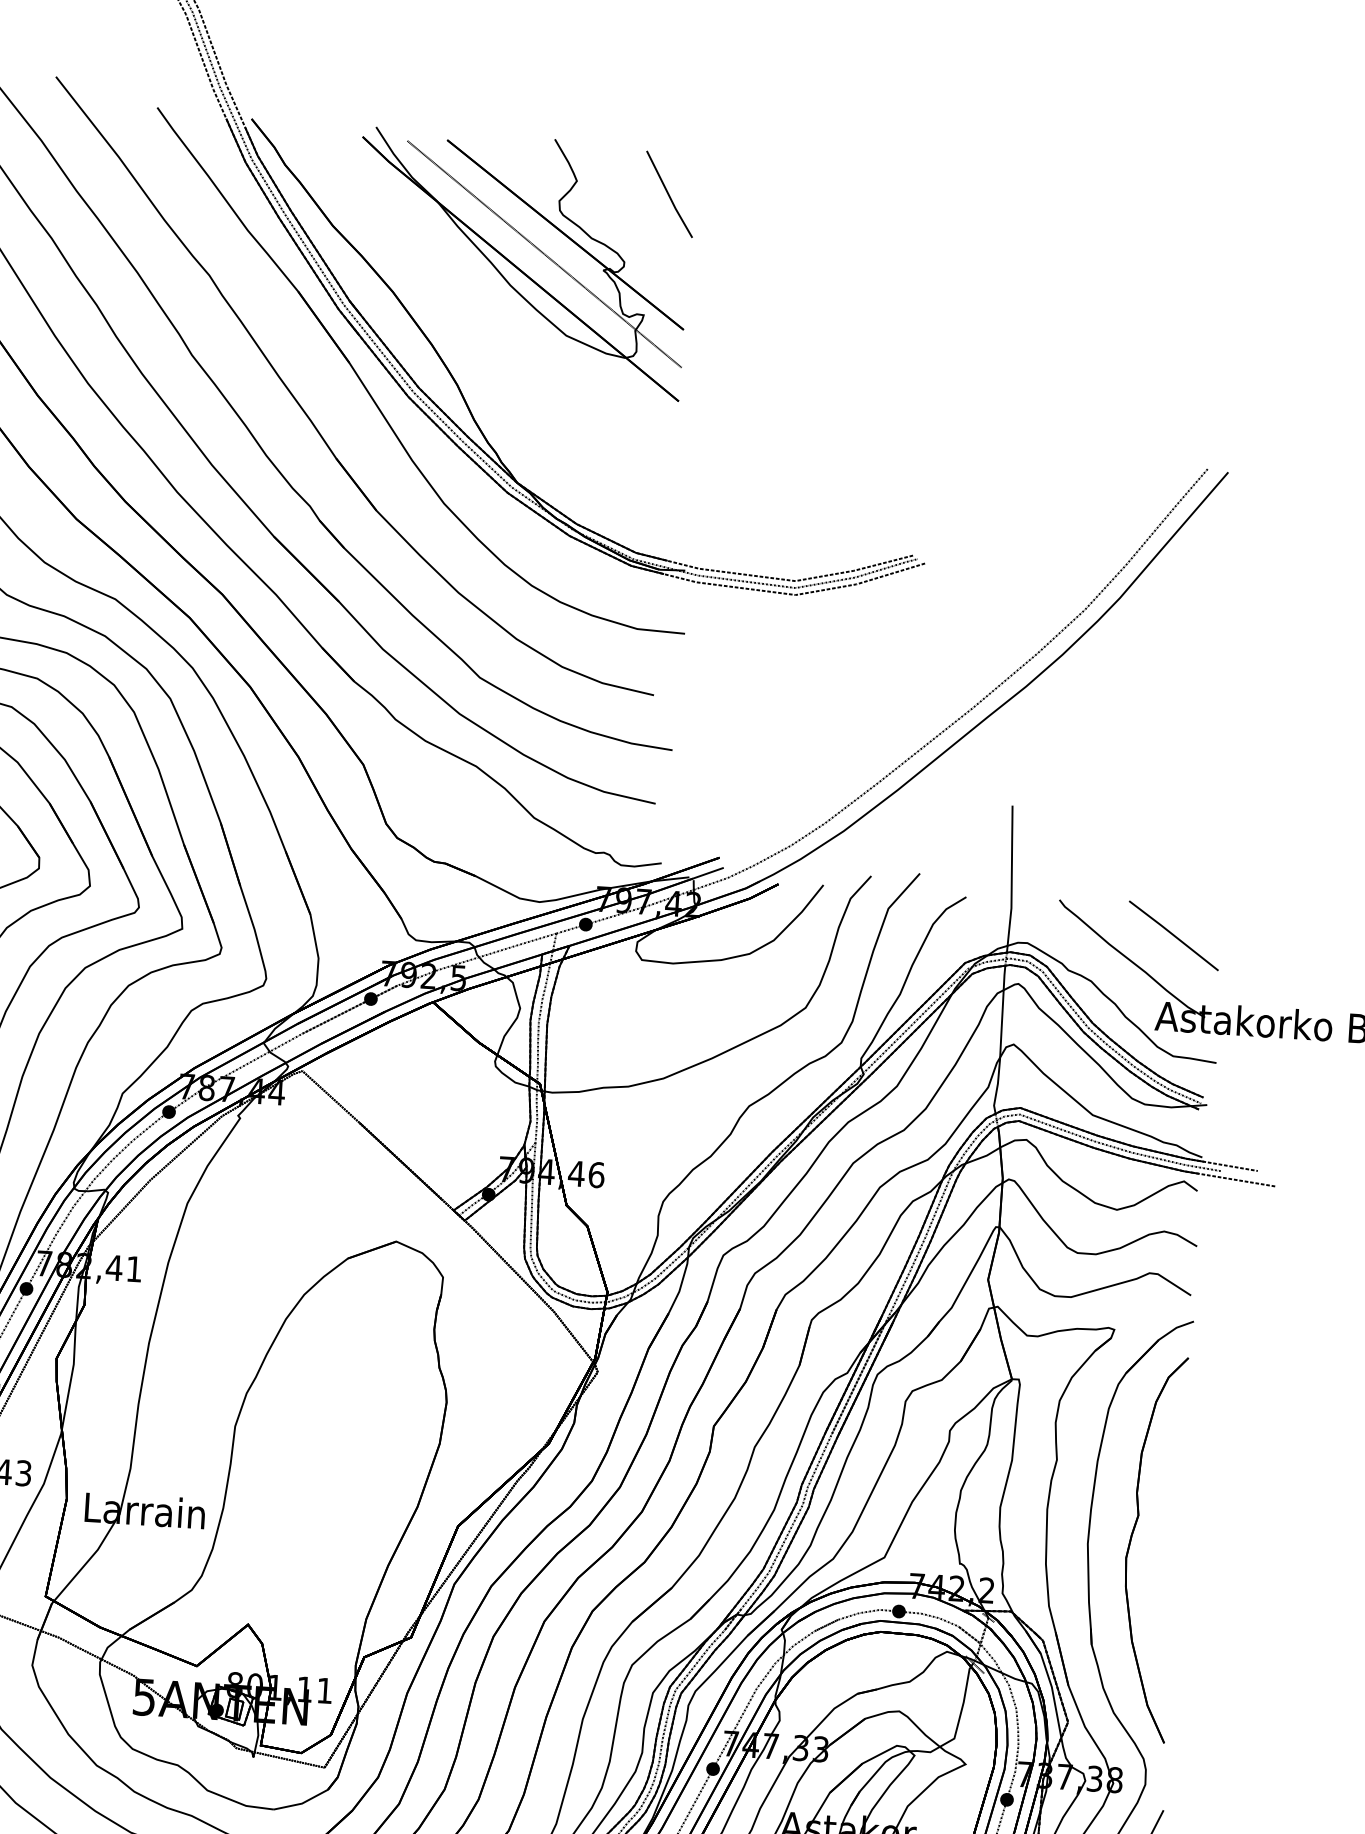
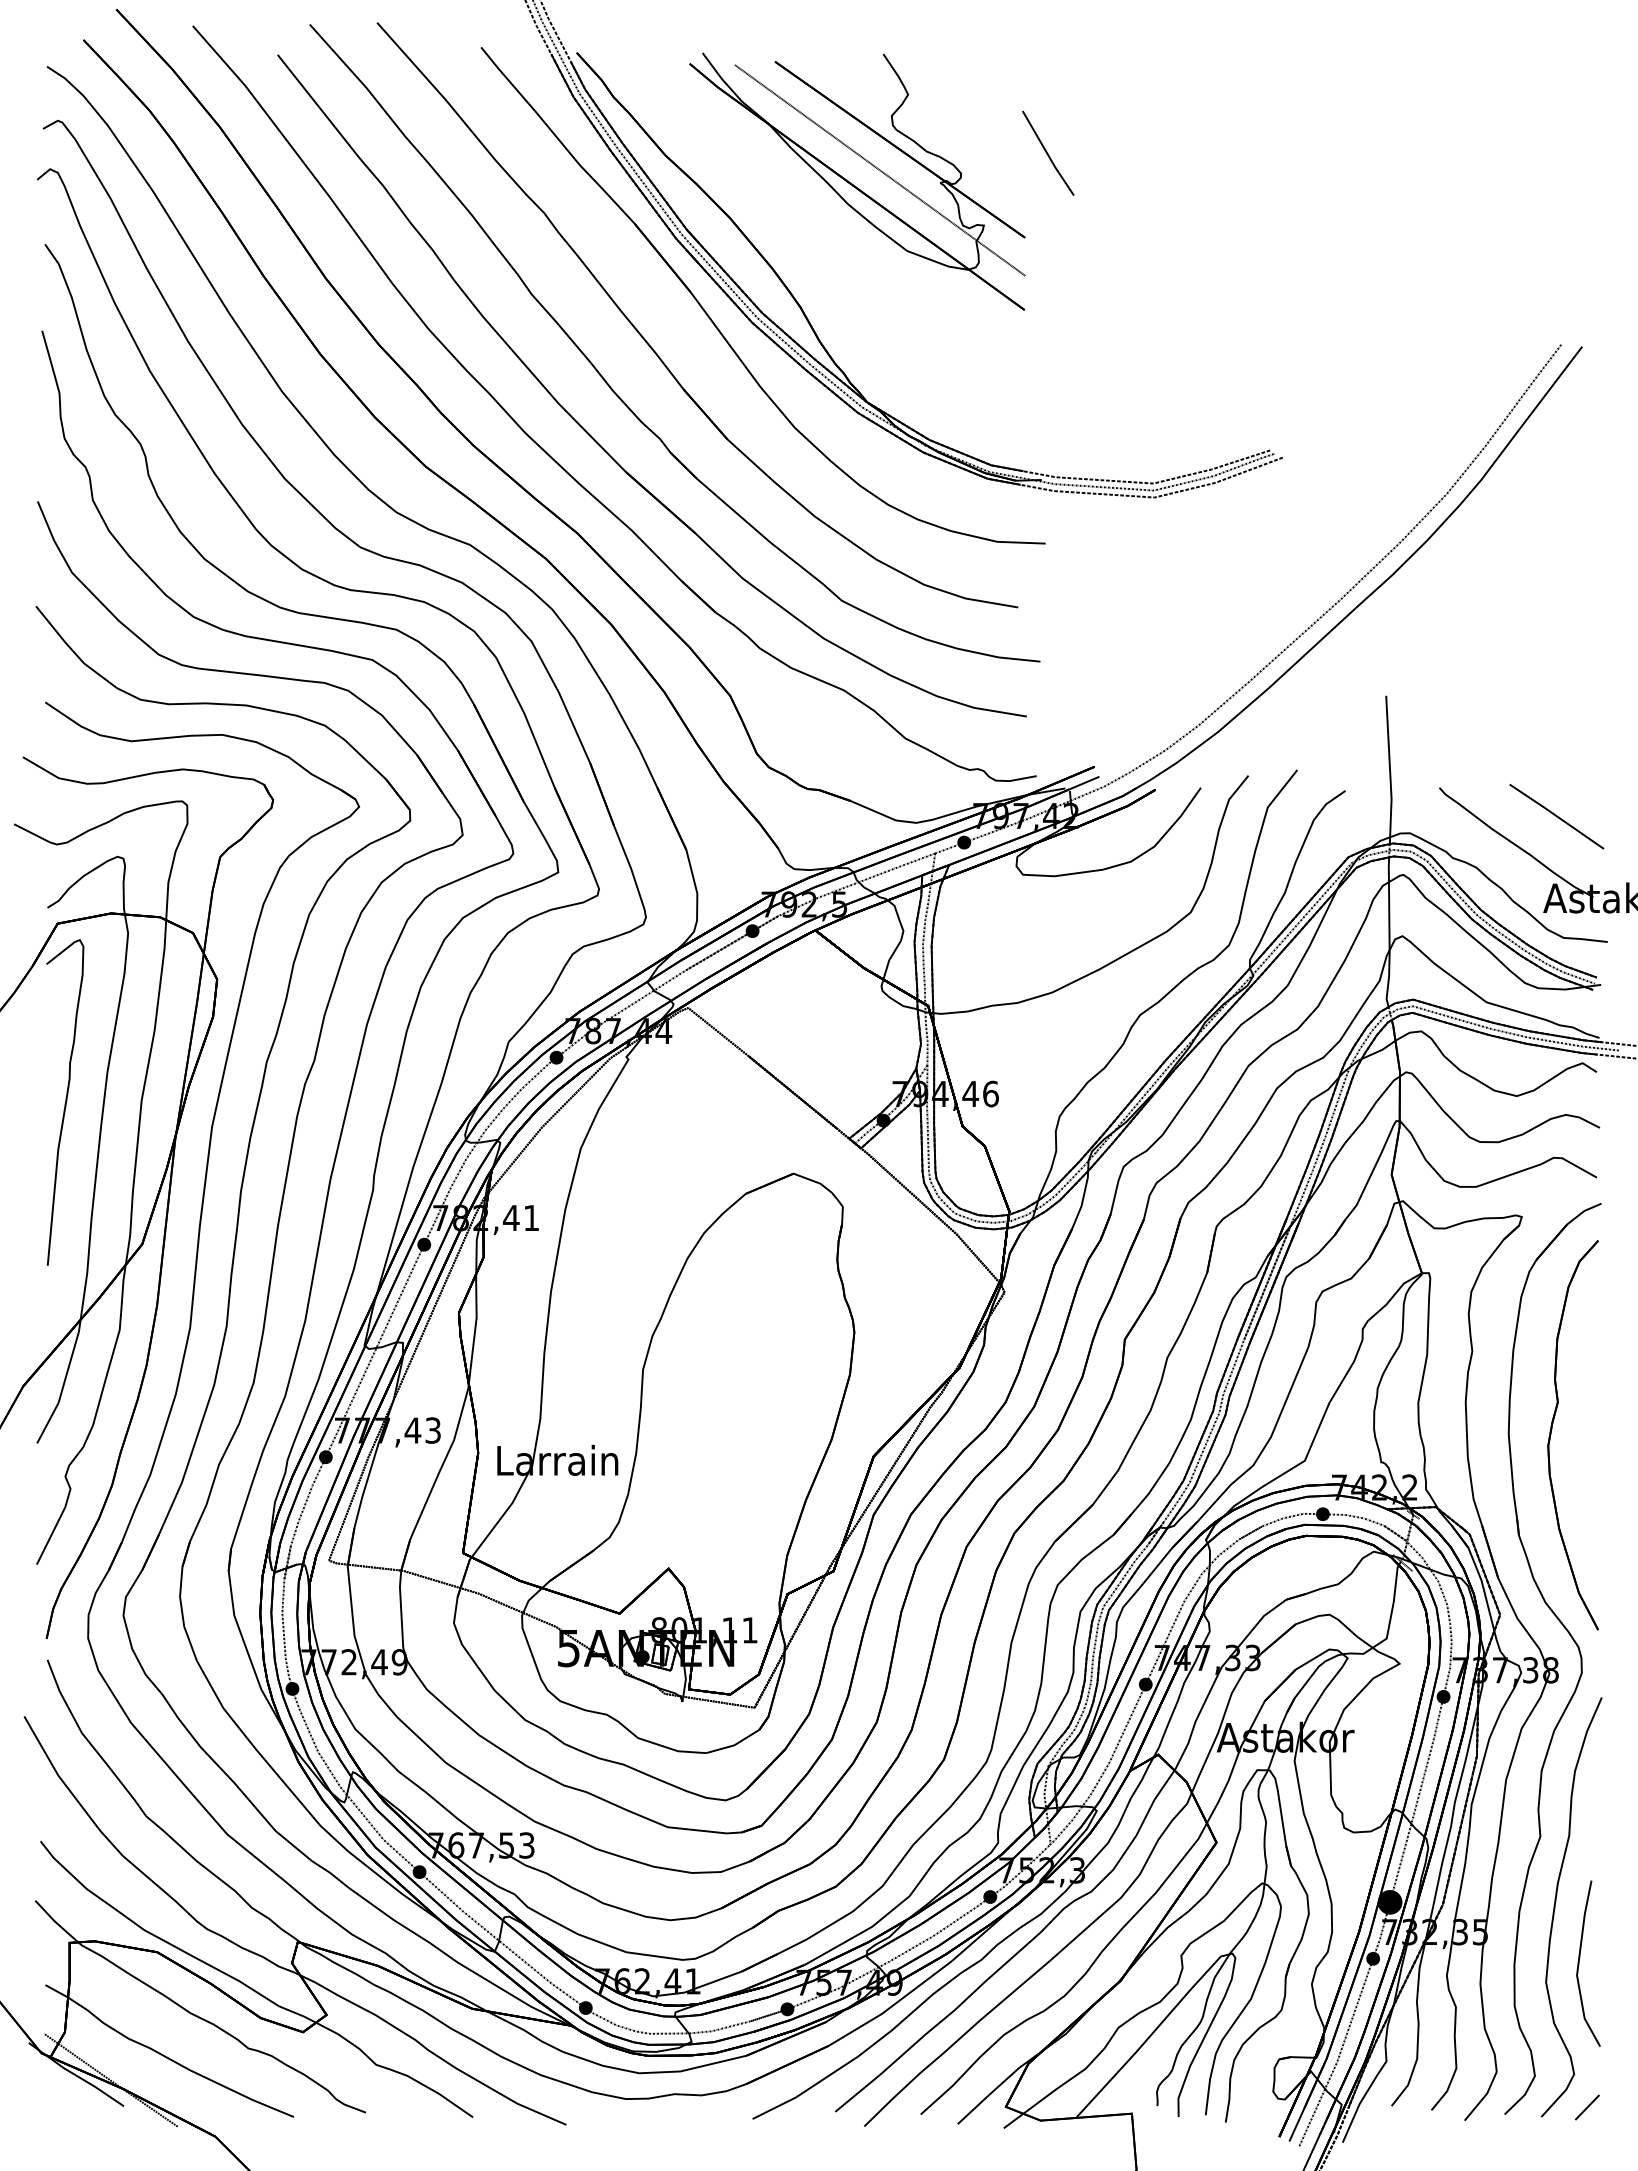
line: (668, 193) -> (1047, 152), moved

